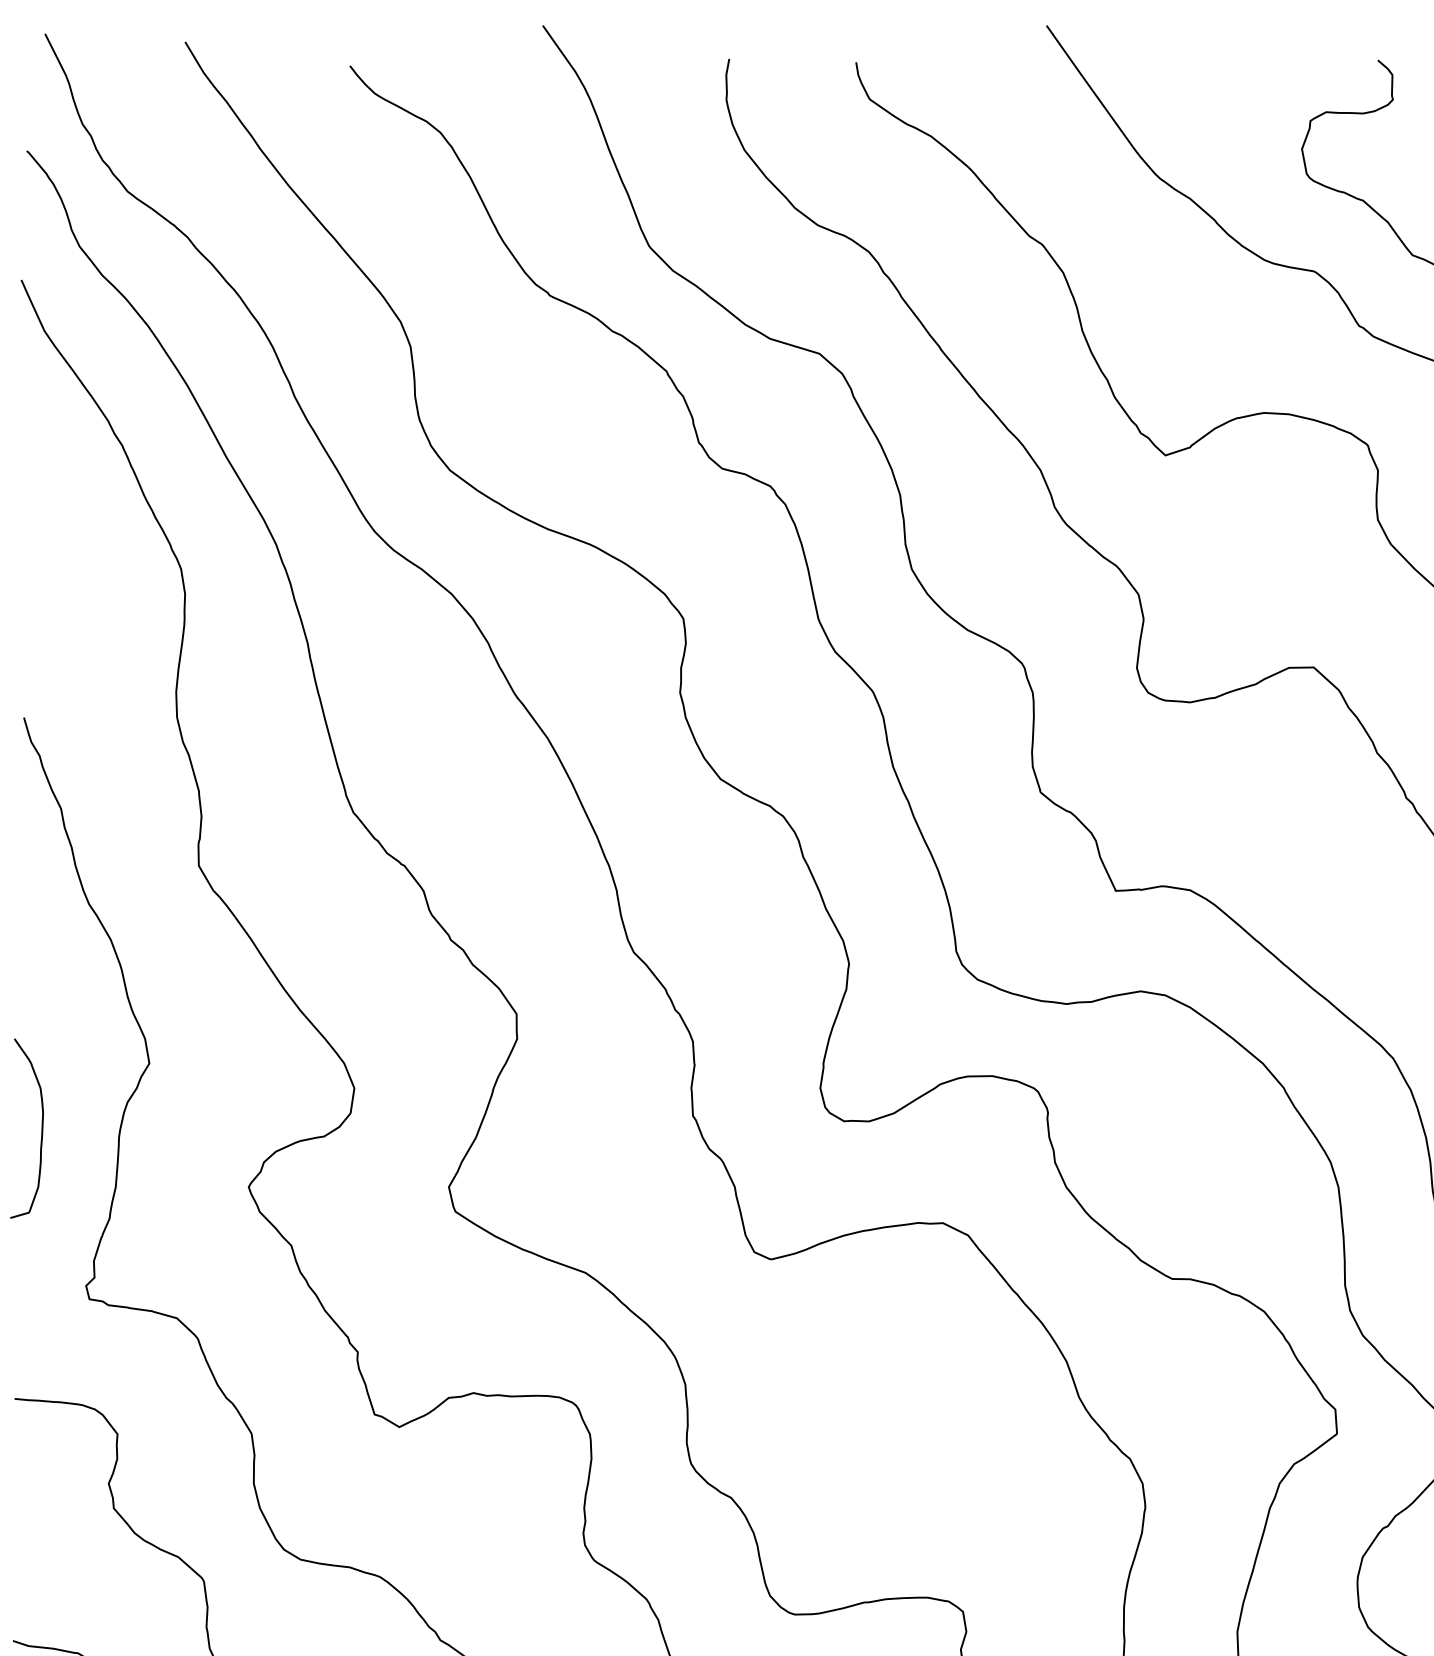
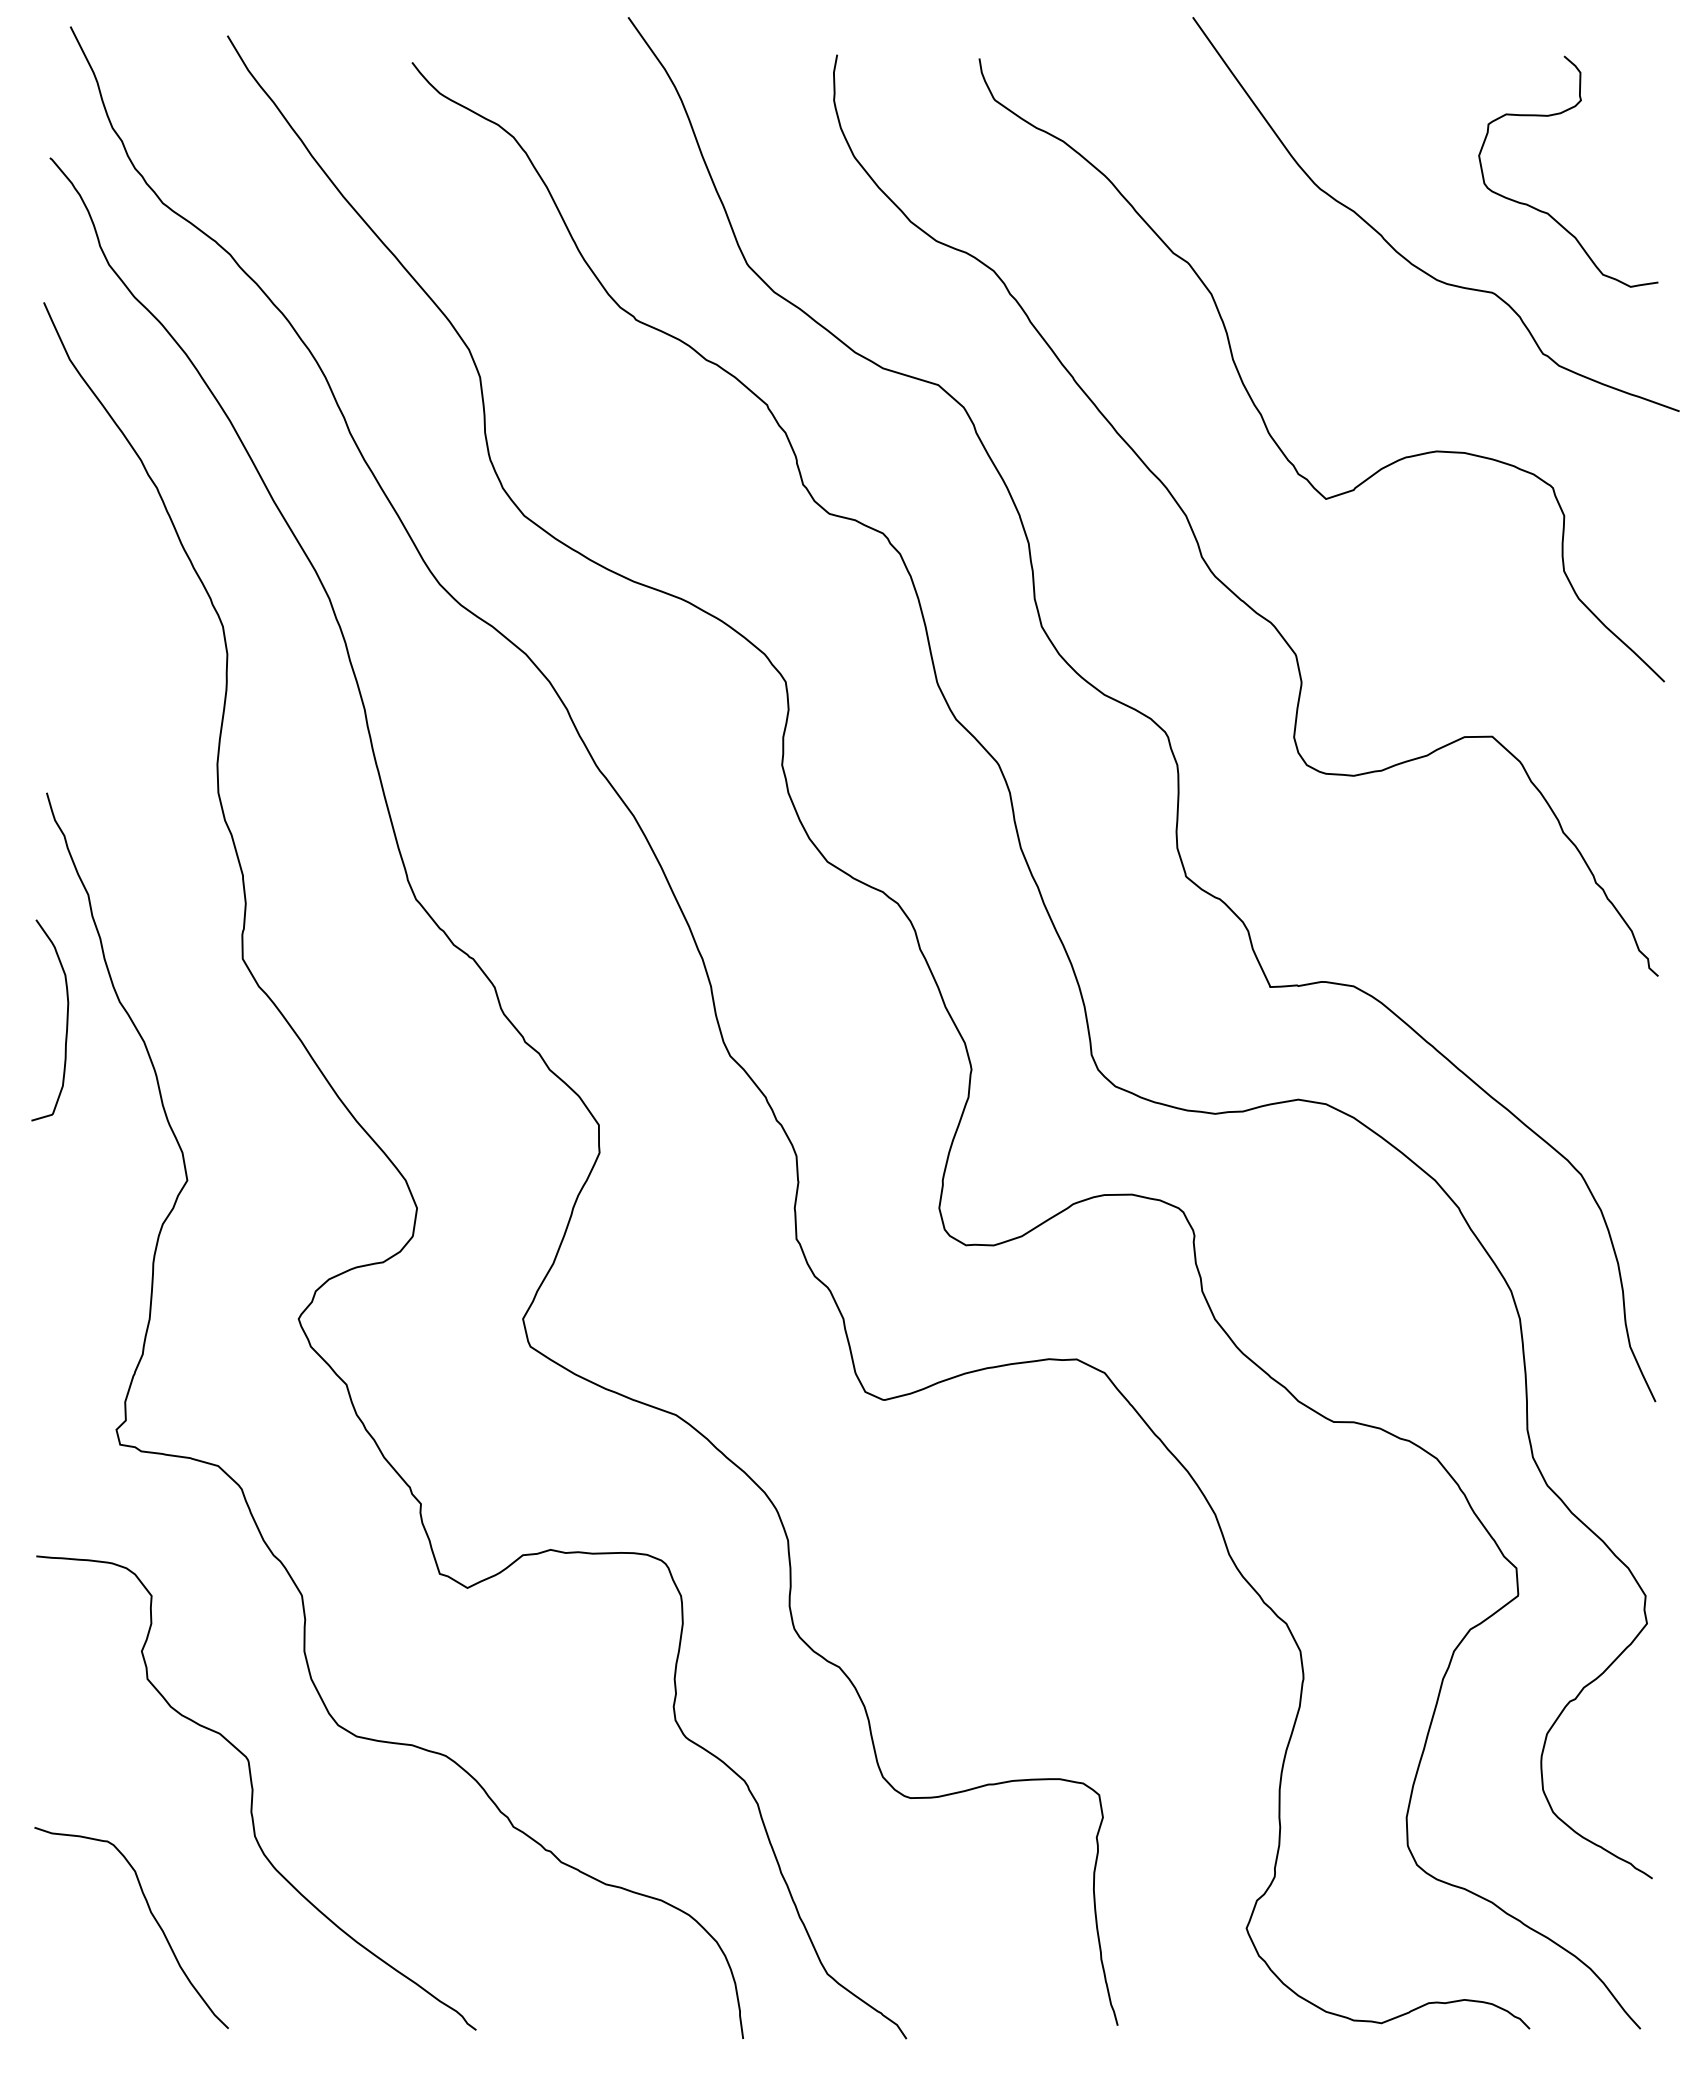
curve: (41, 1128) -> (66, 1020), moved

